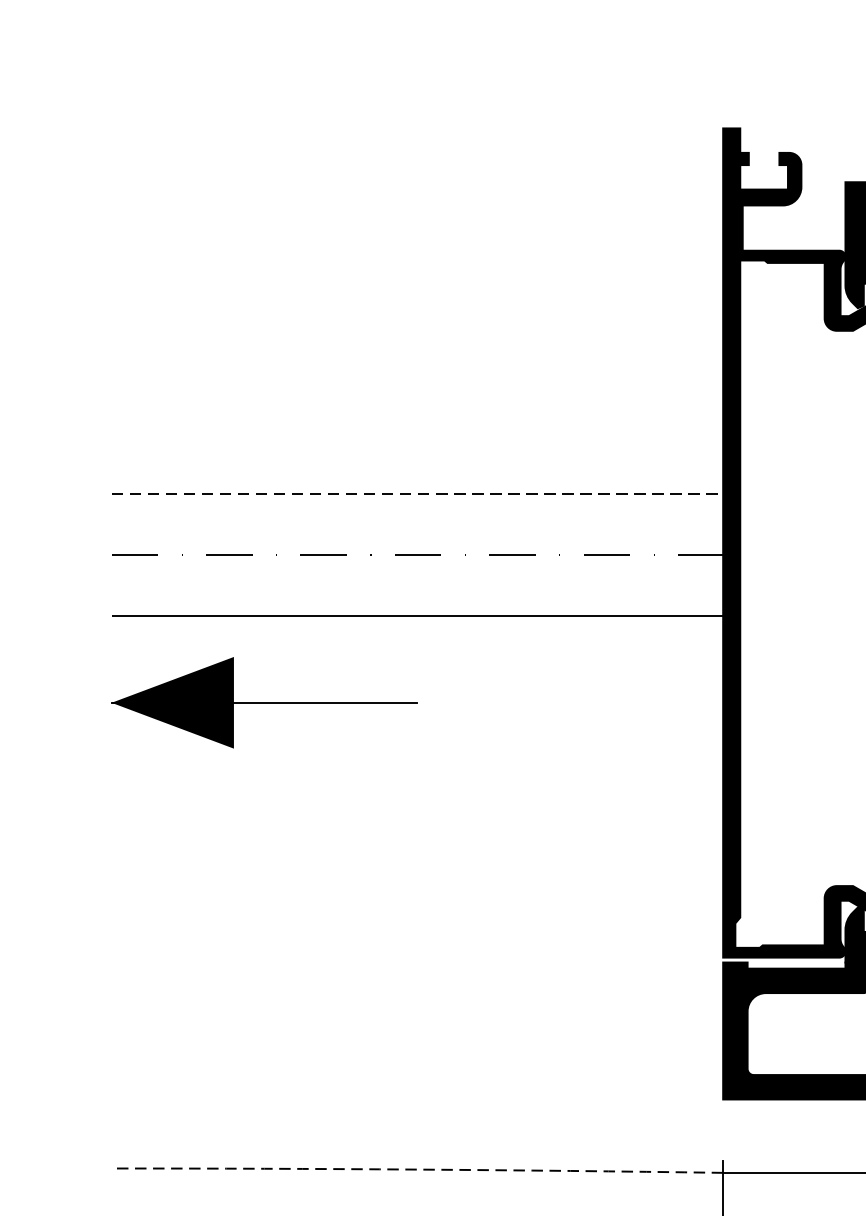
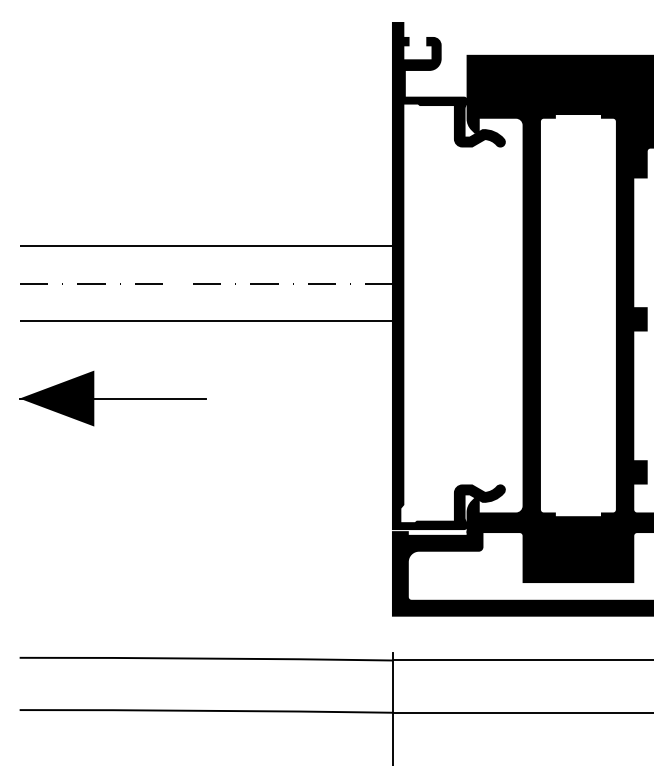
line: (417, 494) -> (206, 246), dashed -> solid
part: (263, 702) -> (112, 398), moved
arc: (417, 1169) -> (206, 658), dashed -> solid

